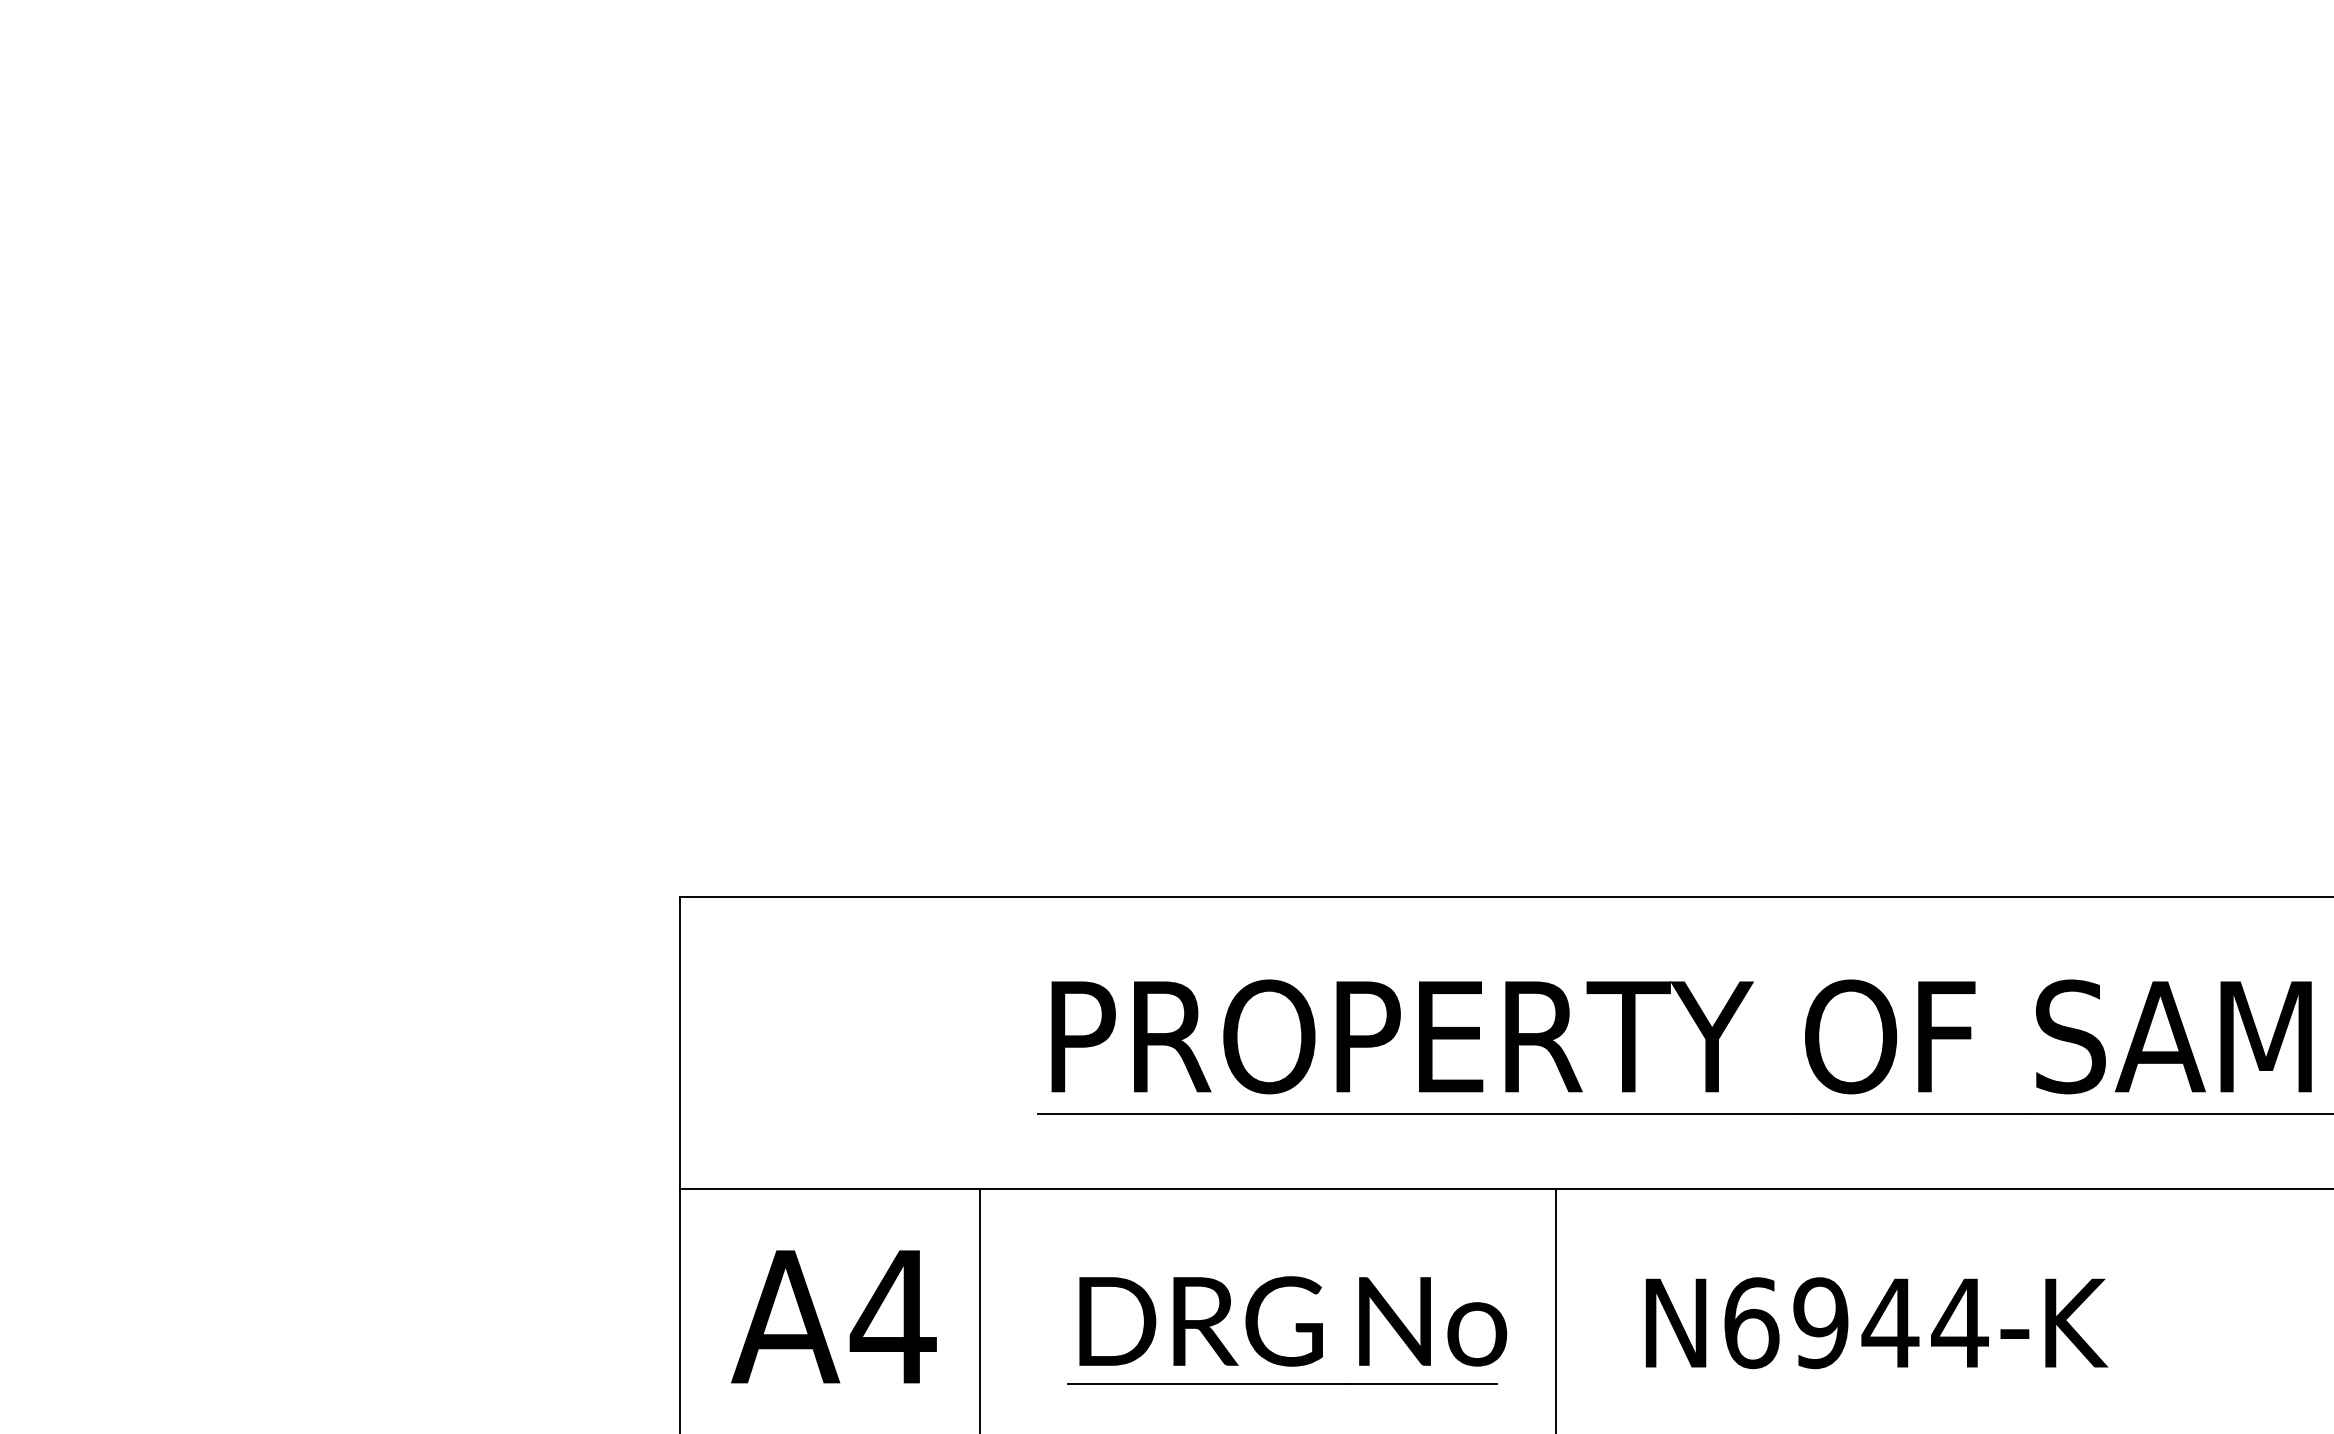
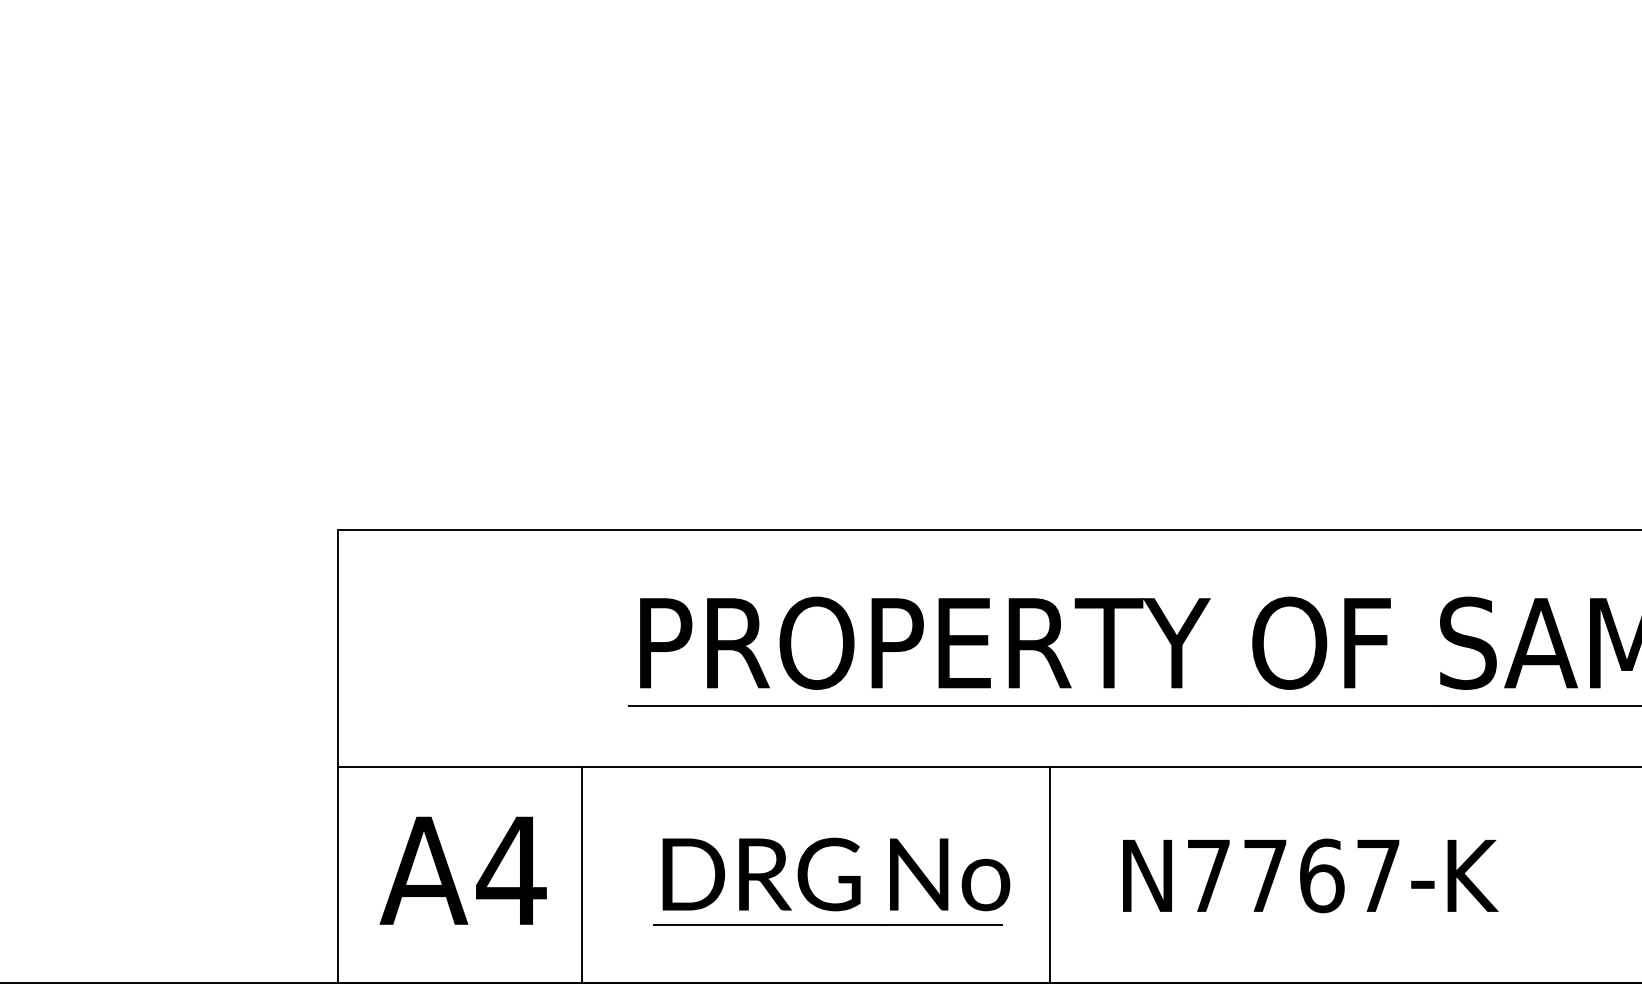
text: (1856, 1323) -> (1294, 876), N6944-K -> N7767-K

